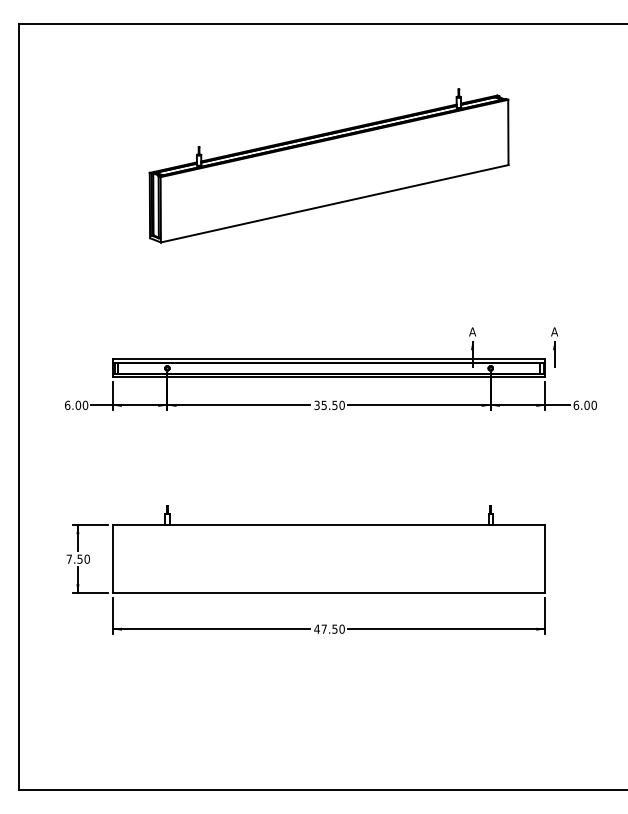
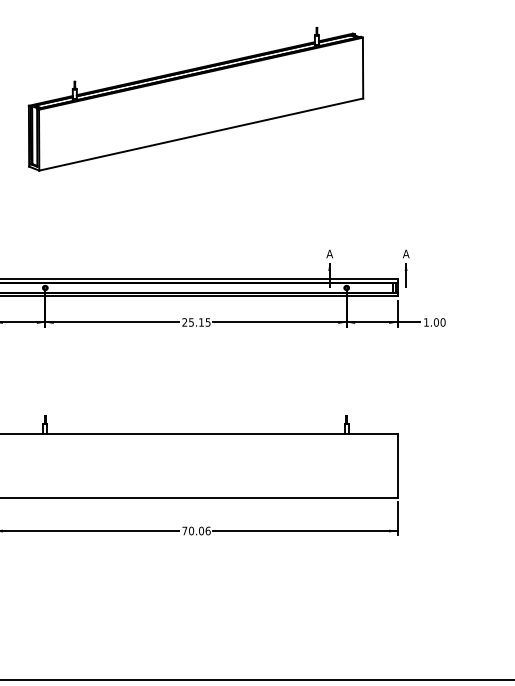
text: (329, 405) -> (196, 322), 35.50 -> 25.15
text: (576, 405) -> (426, 322), 6.00 -> 1.00
text: (329, 628) -> (196, 530), 47.50 -> 70.06

